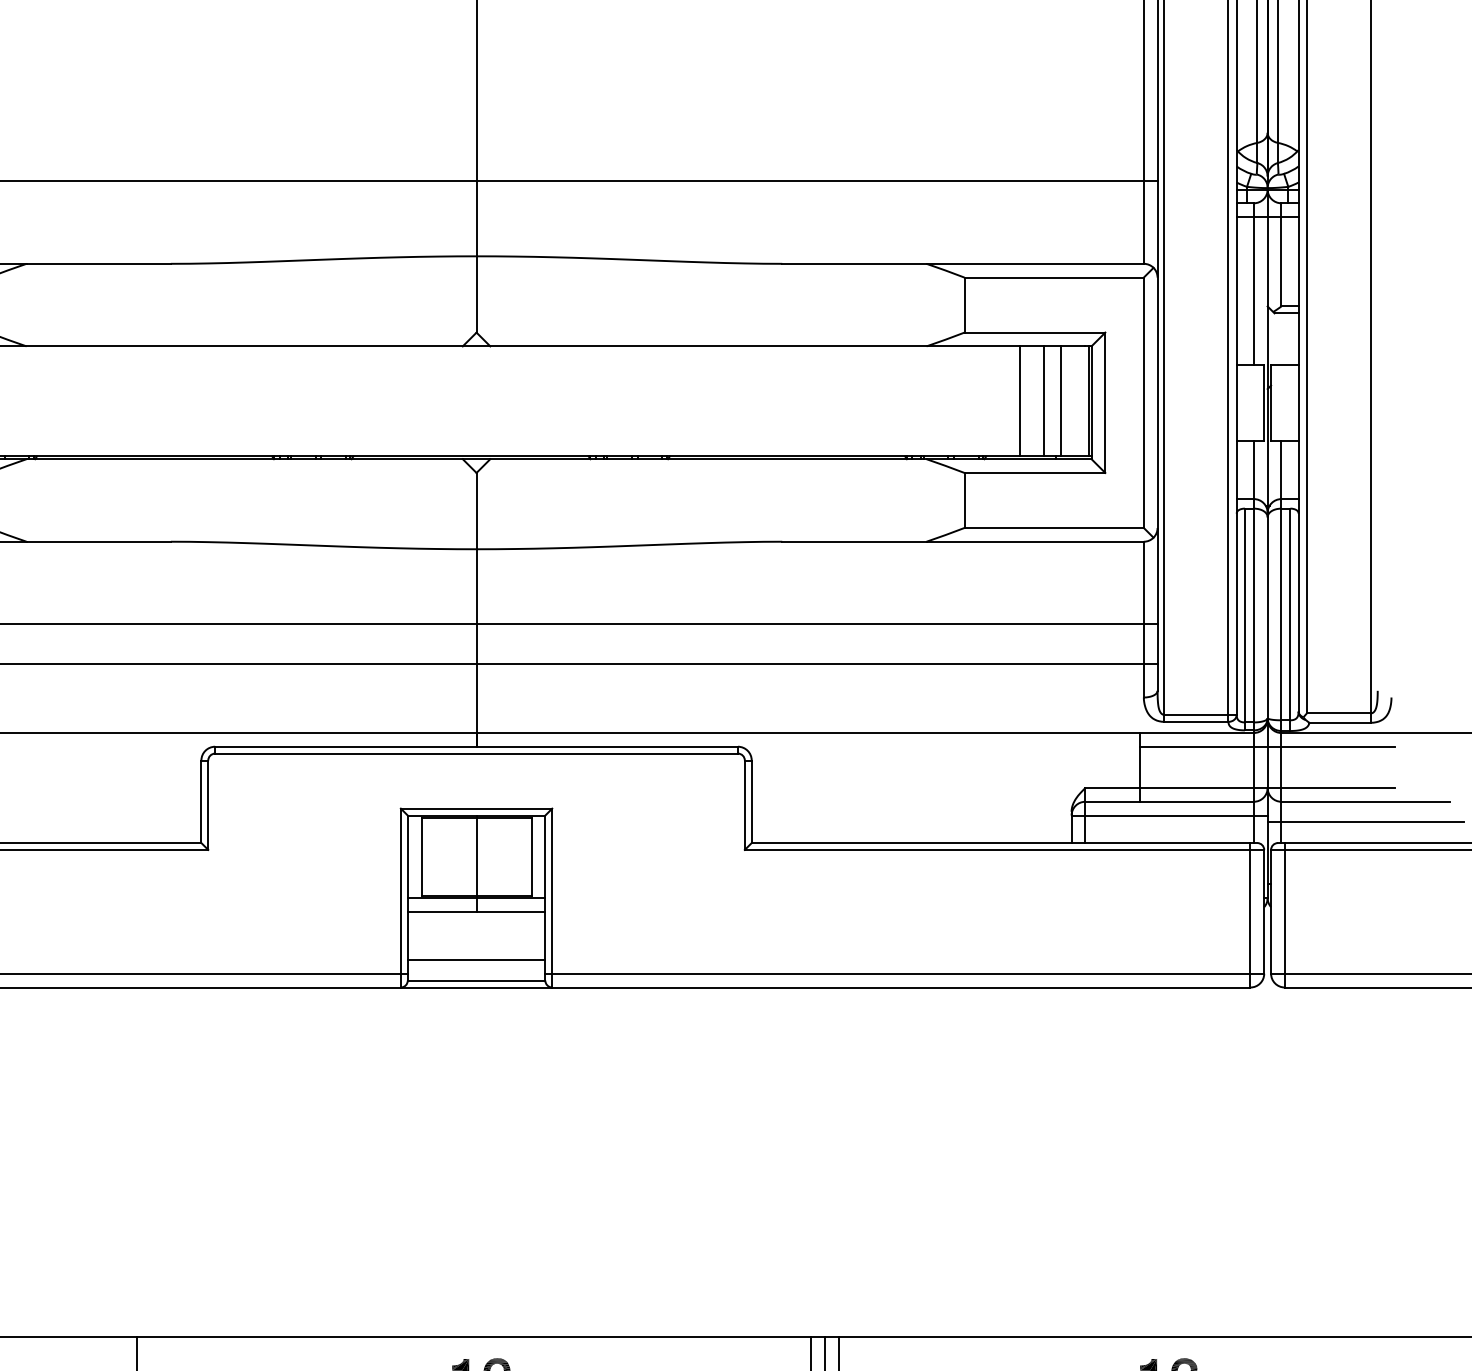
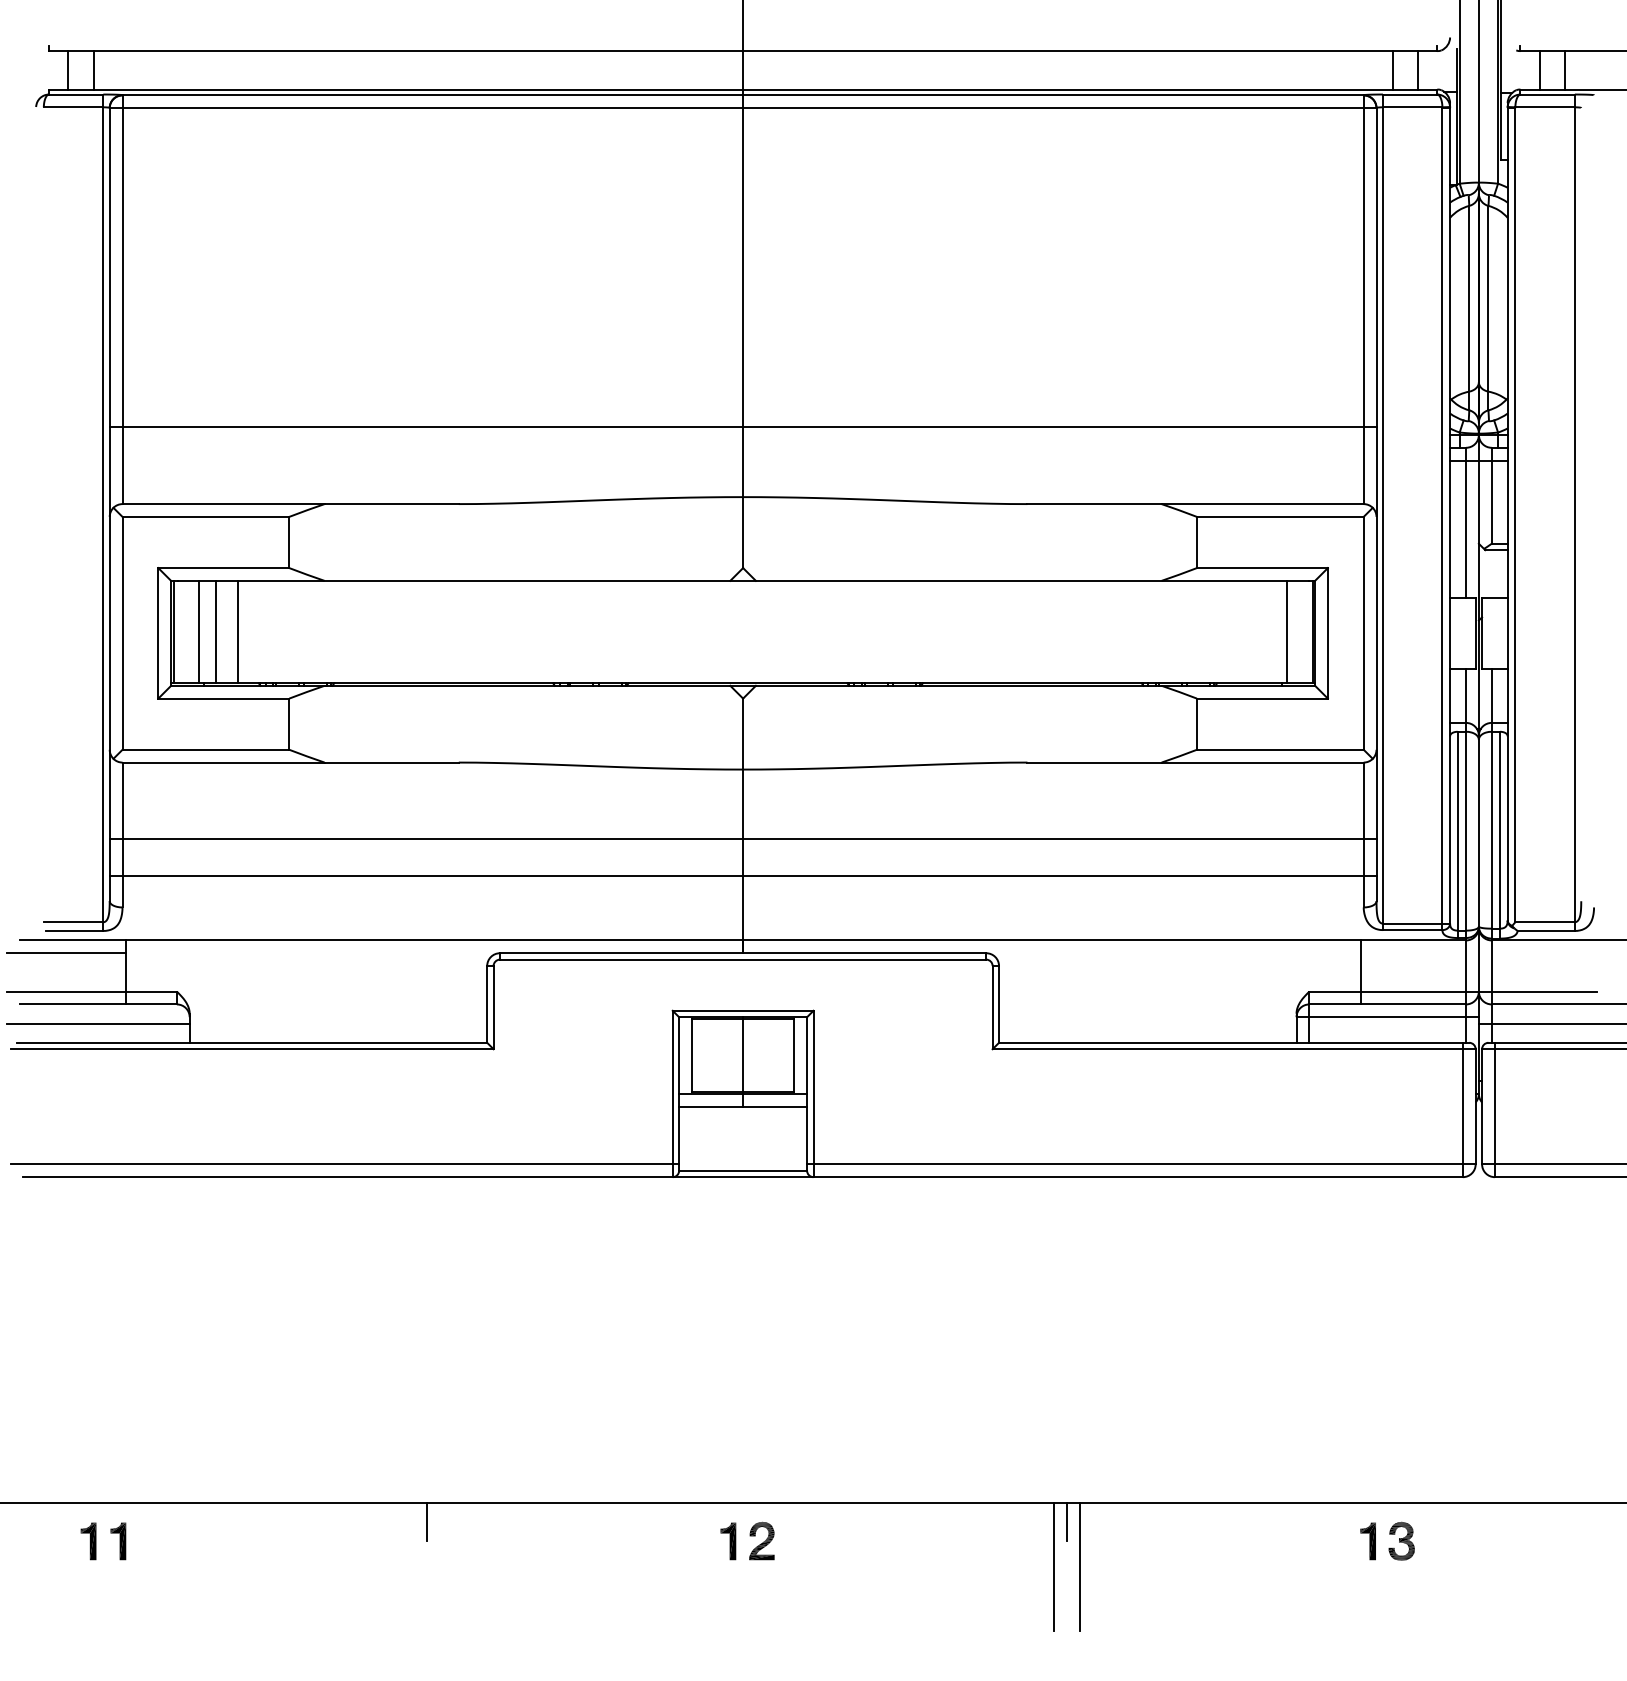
line: (1019, 400) -> (1248, 631), removed
line: (1043, 400) -> (1270, 631), removed
line: (1267, 747) -> (1478, 953), removed
line: (476, 959) -> (743, 1151), removed

